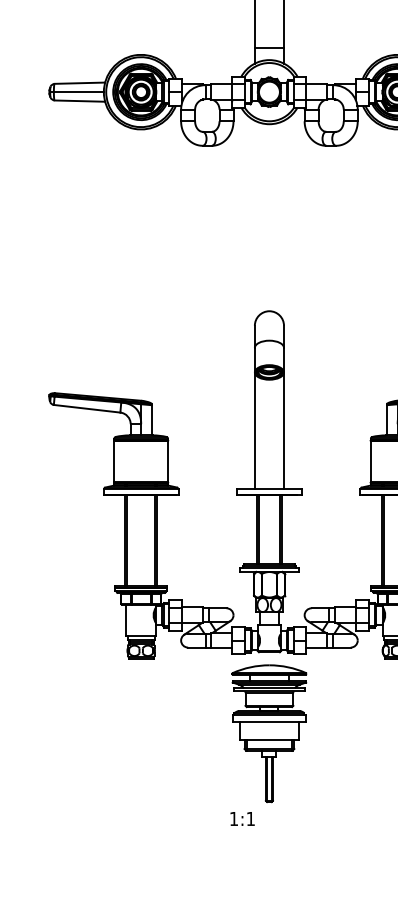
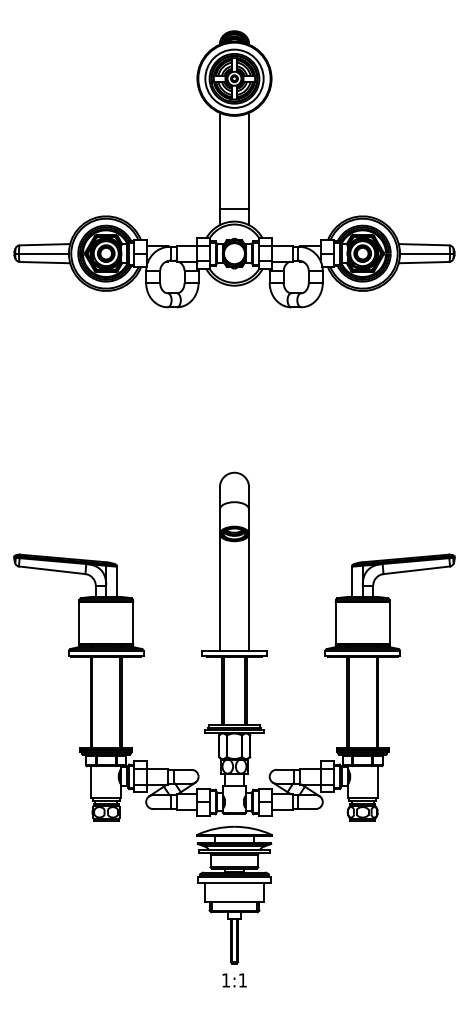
text: (242, 819) -> (234, 980), moved

